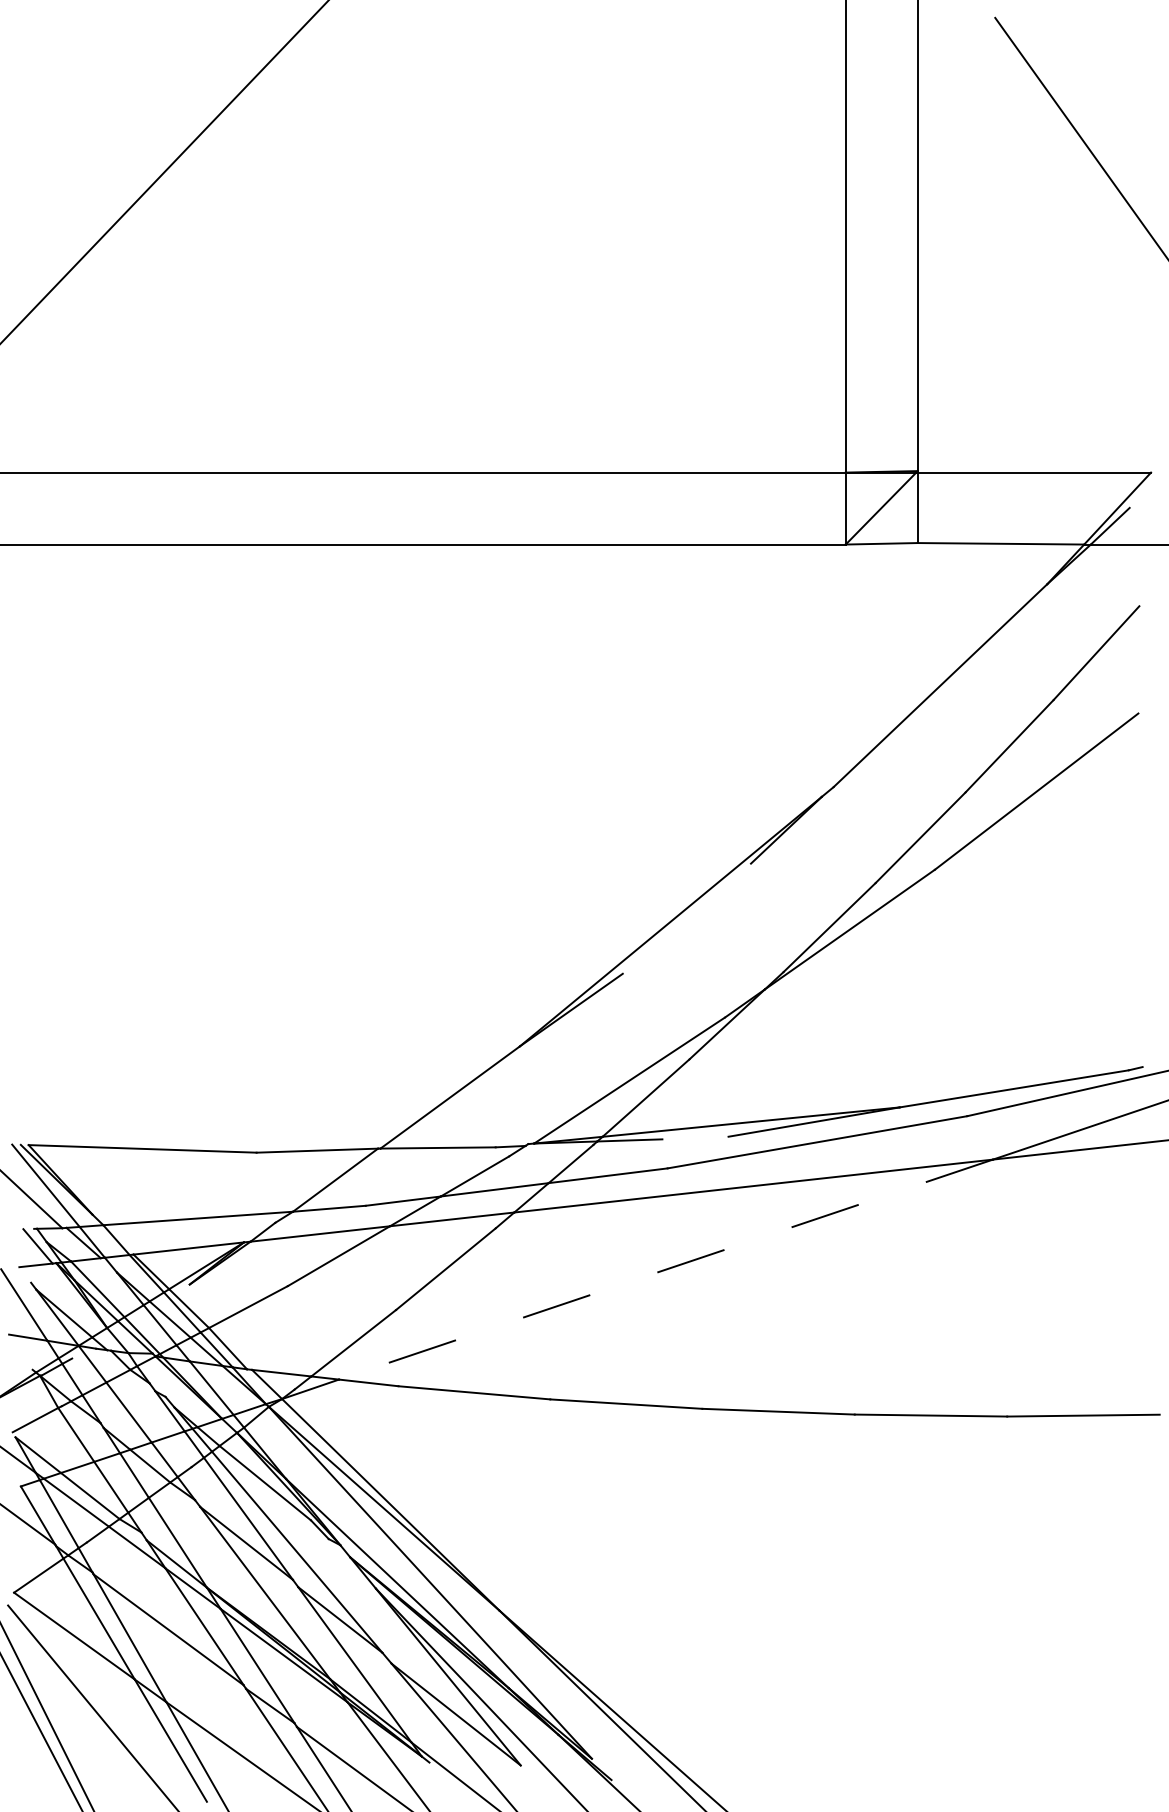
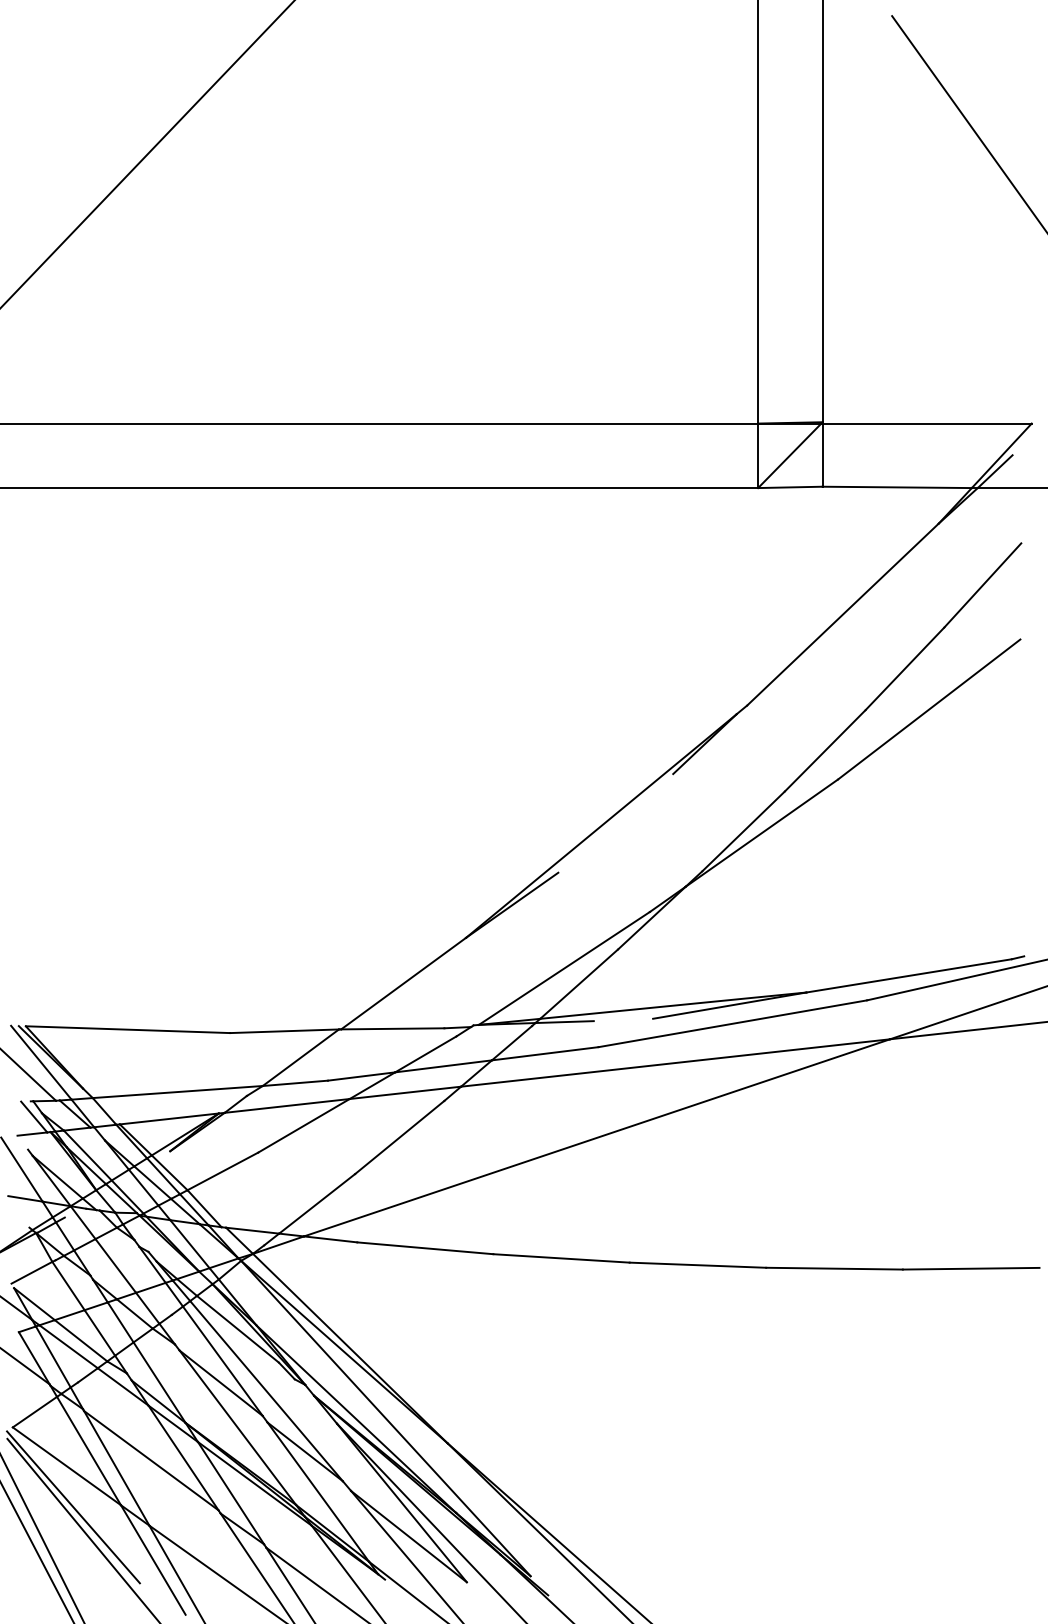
line: (666, 1269) -> (597, 1137), dashed -> solid
line: (81, 1681) -> (73, 1507), added

